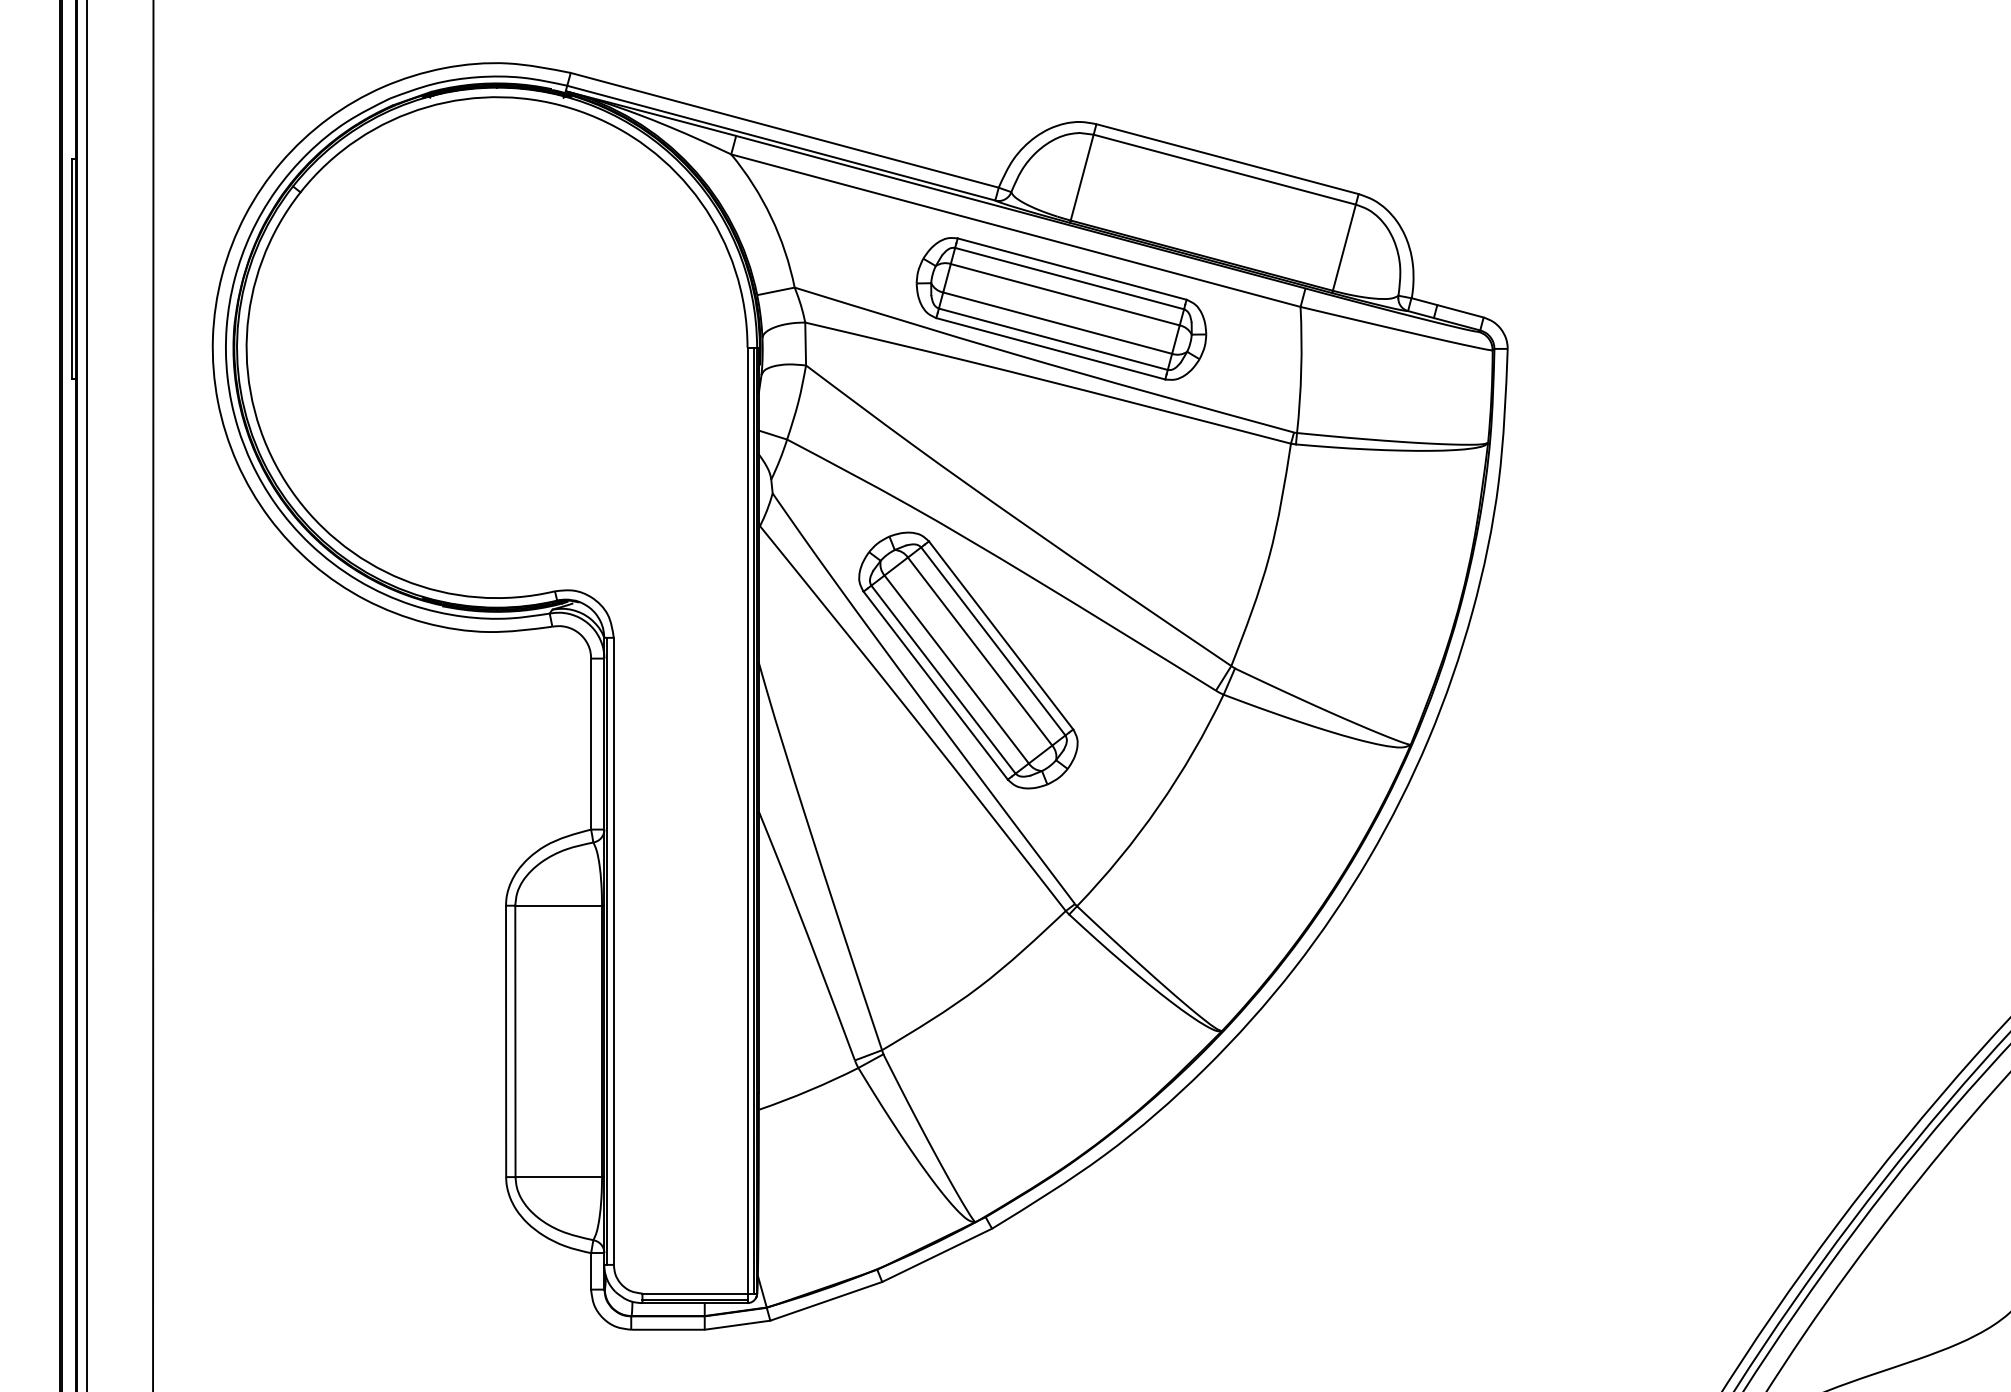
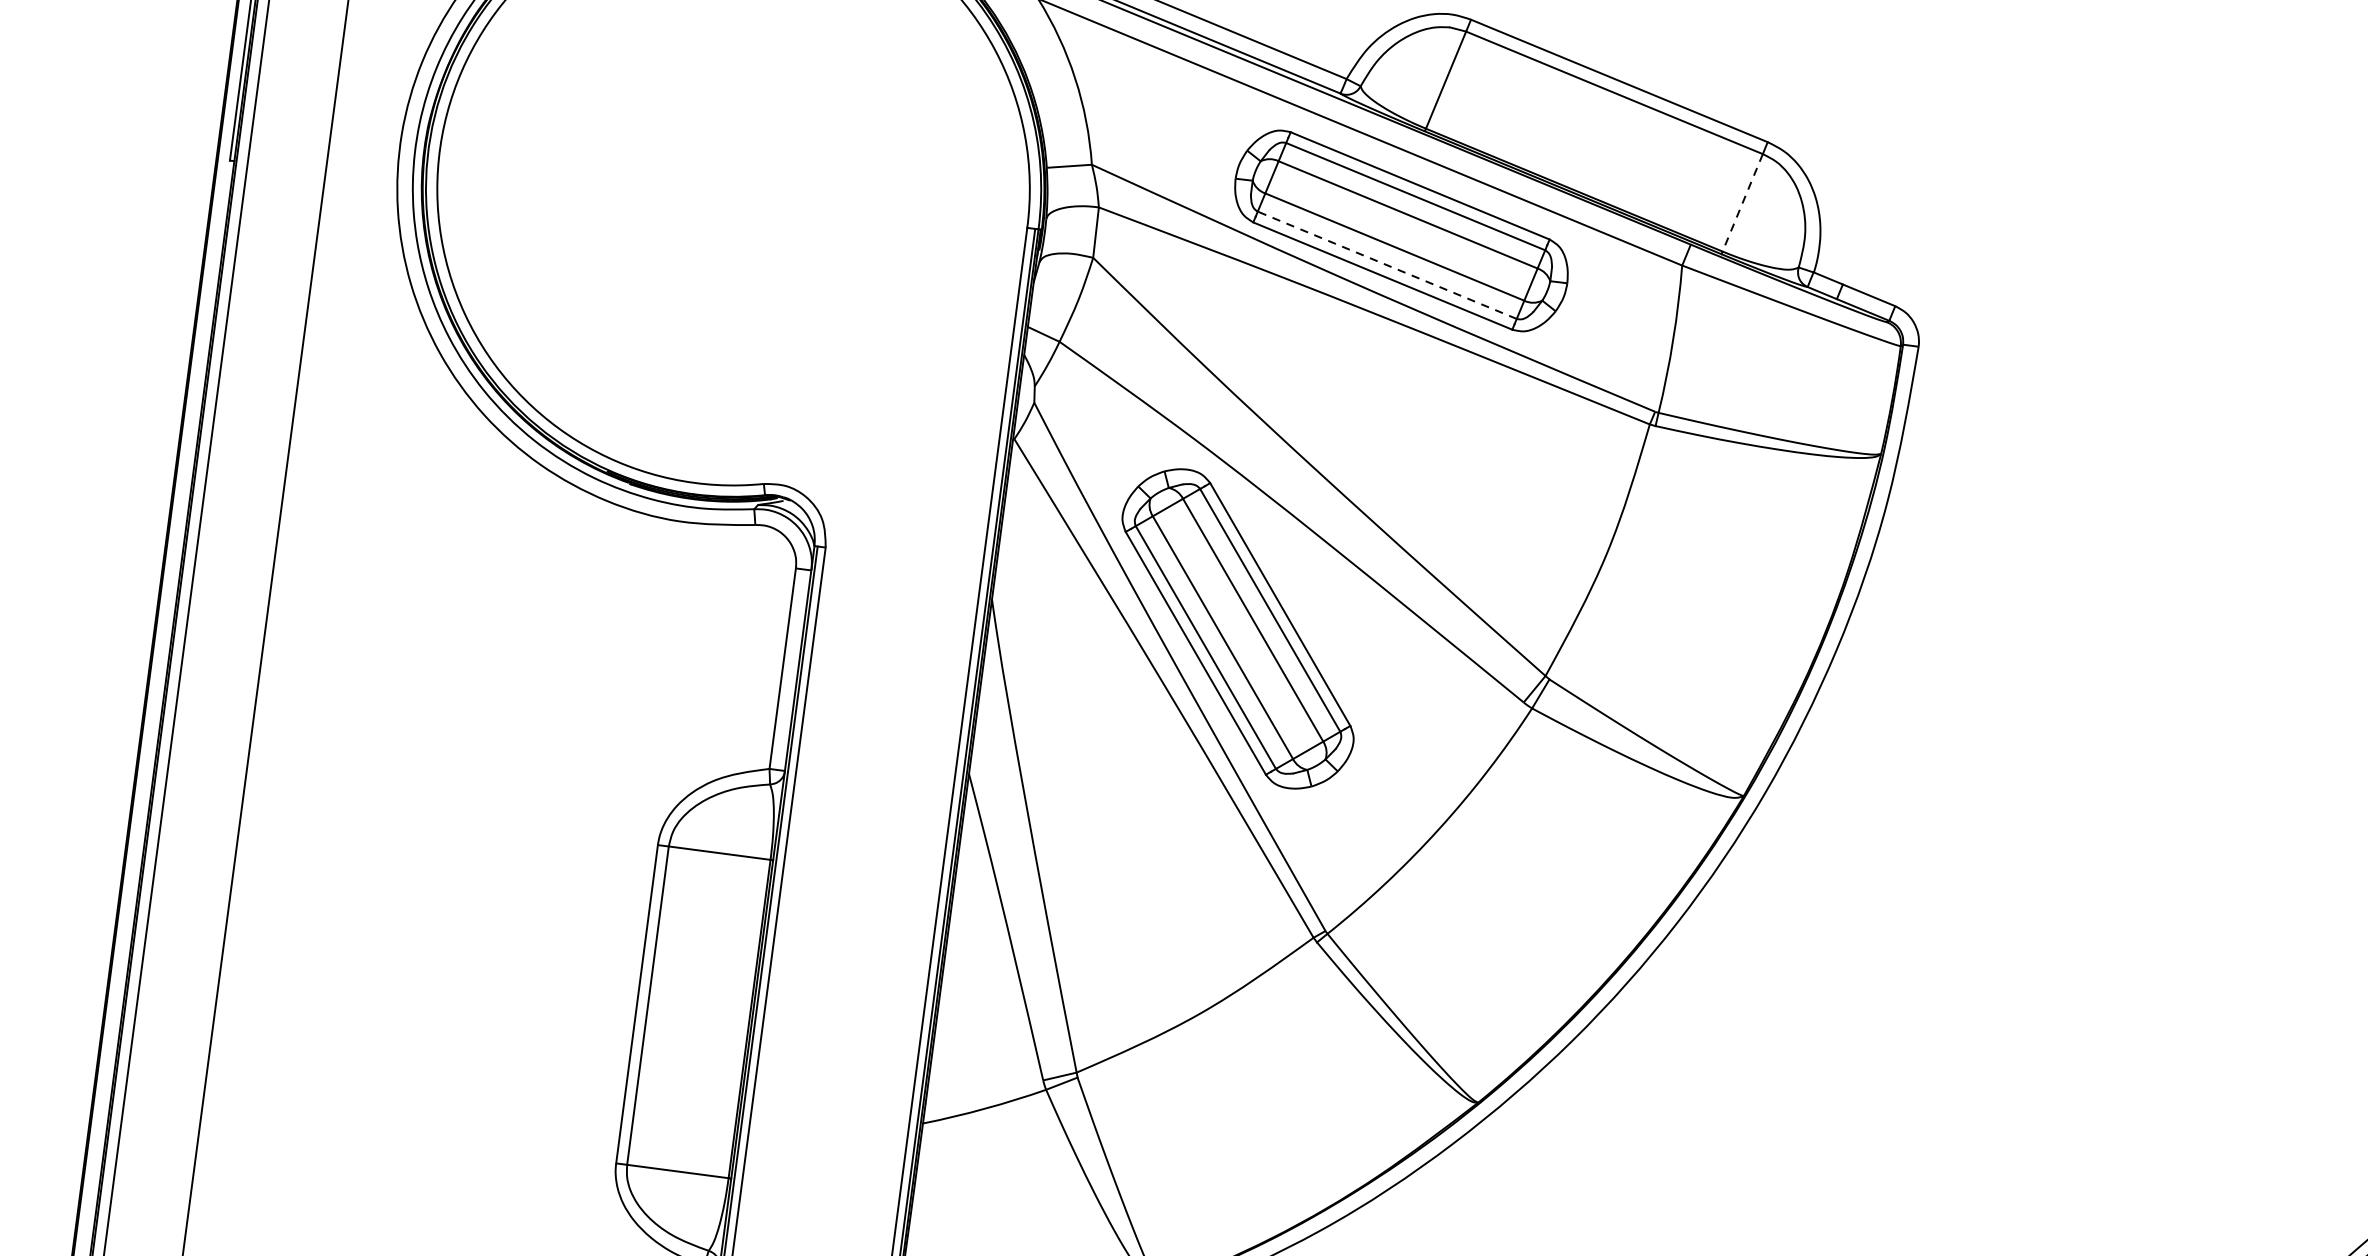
line: (1344, 247) -> (1742, 202), solid -> dashed
line: (1052, 339) -> (1386, 265), solid -> dashed

